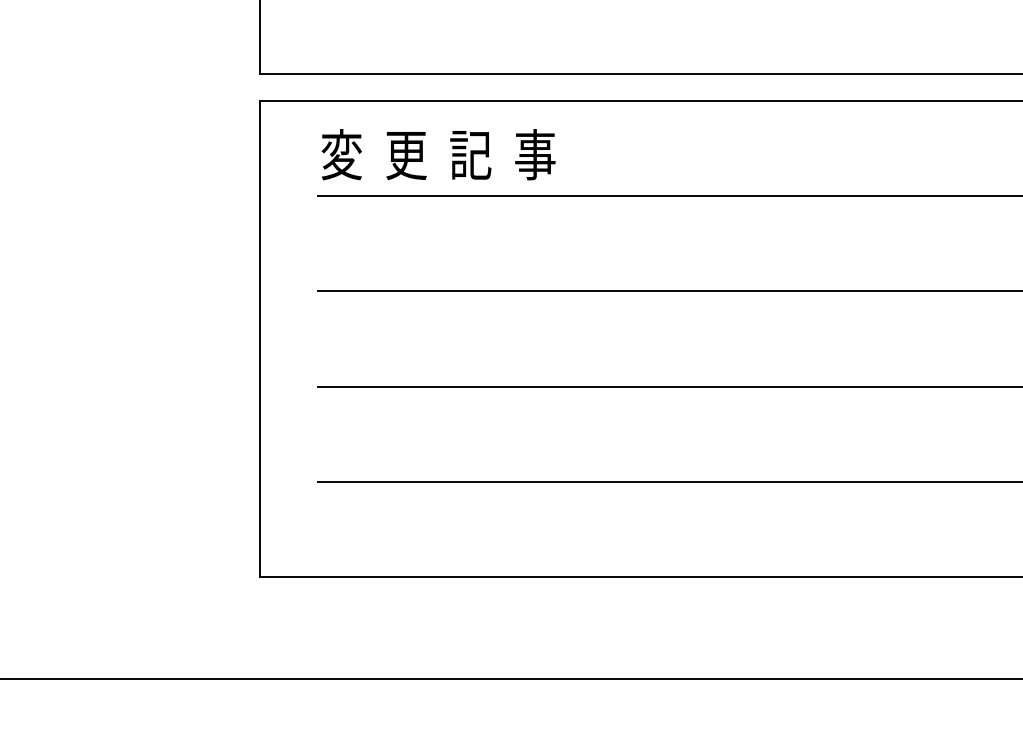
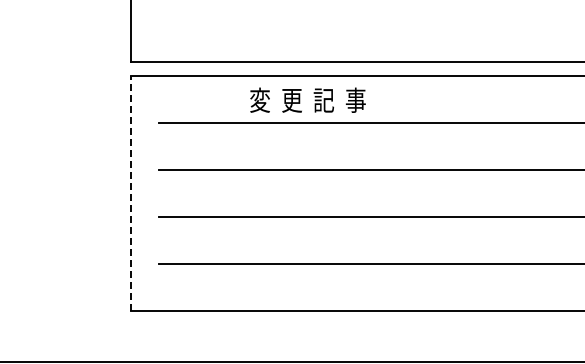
text: (437, 153) -> (307, 99), moved
line: (259, 339) -> (130, 193), solid -> dashed

